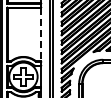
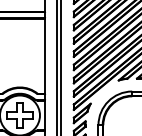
line: (40, 34) -> (43, 55), dashed -> solid

